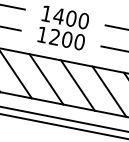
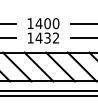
text: (67, 38) -> (47, 37), 1200 -> 1432

